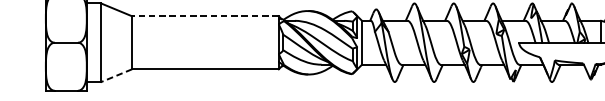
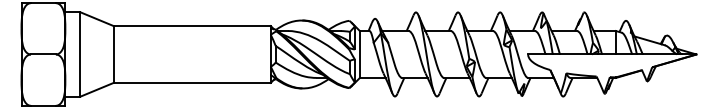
line: (205, 16) -> (192, 26), dashed -> solid
line: (115, 76) -> (96, 90), dashed -> solid

